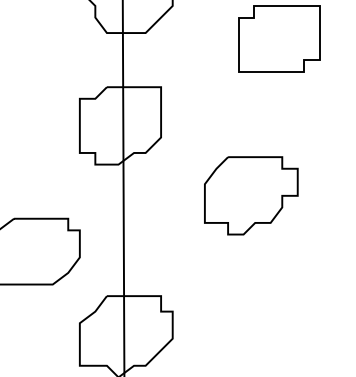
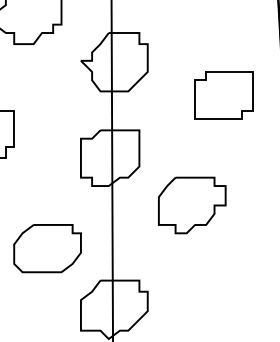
part: (251, 195) -> (192, 205), moved

